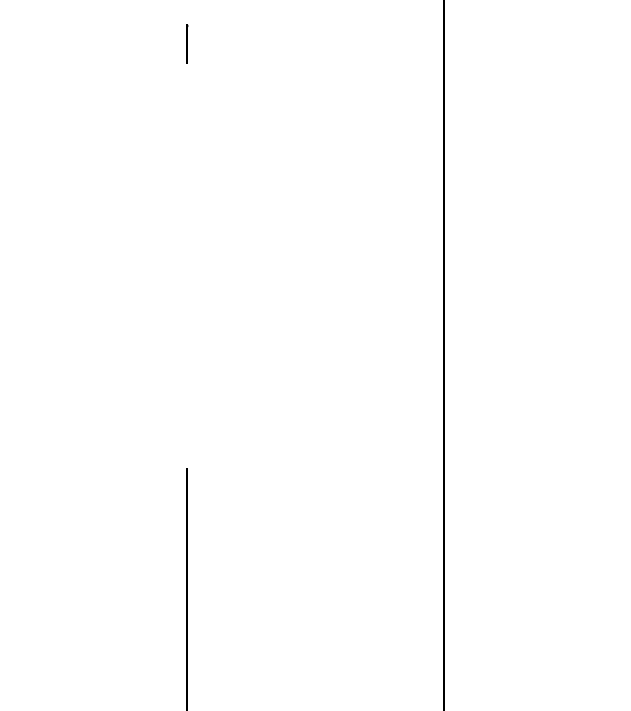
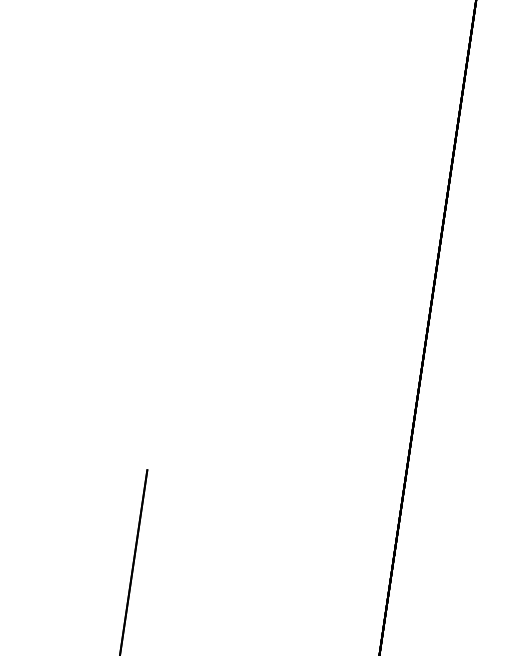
line: (187, 43) -> (209, 49), removed

